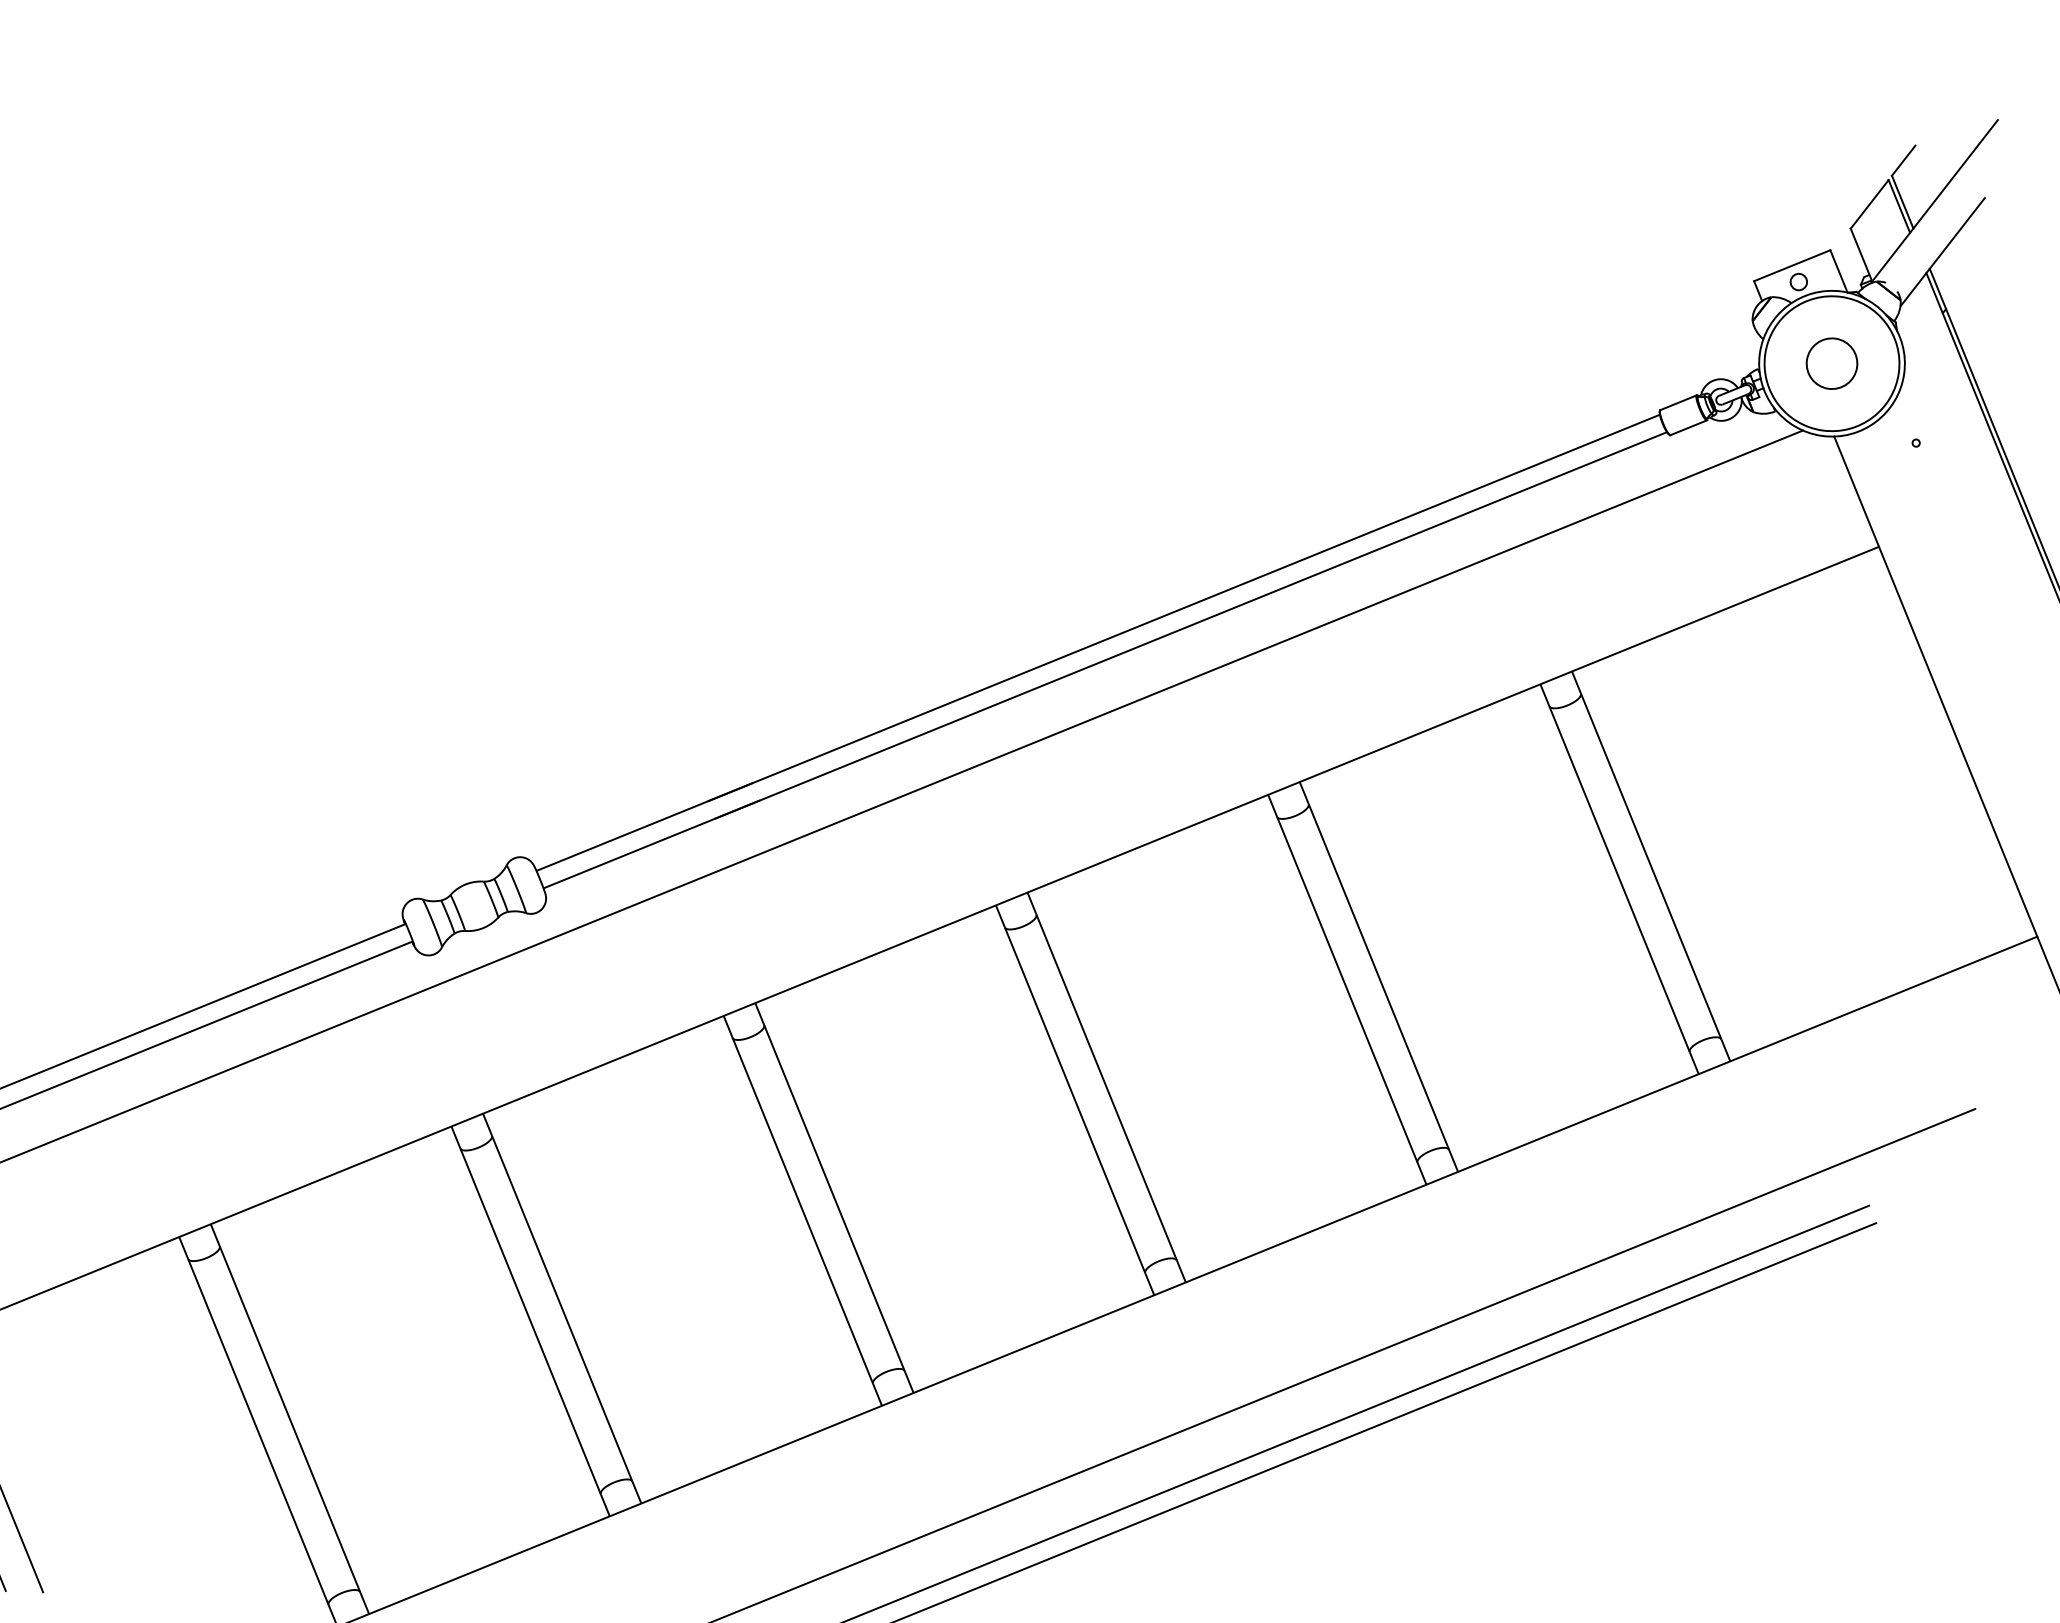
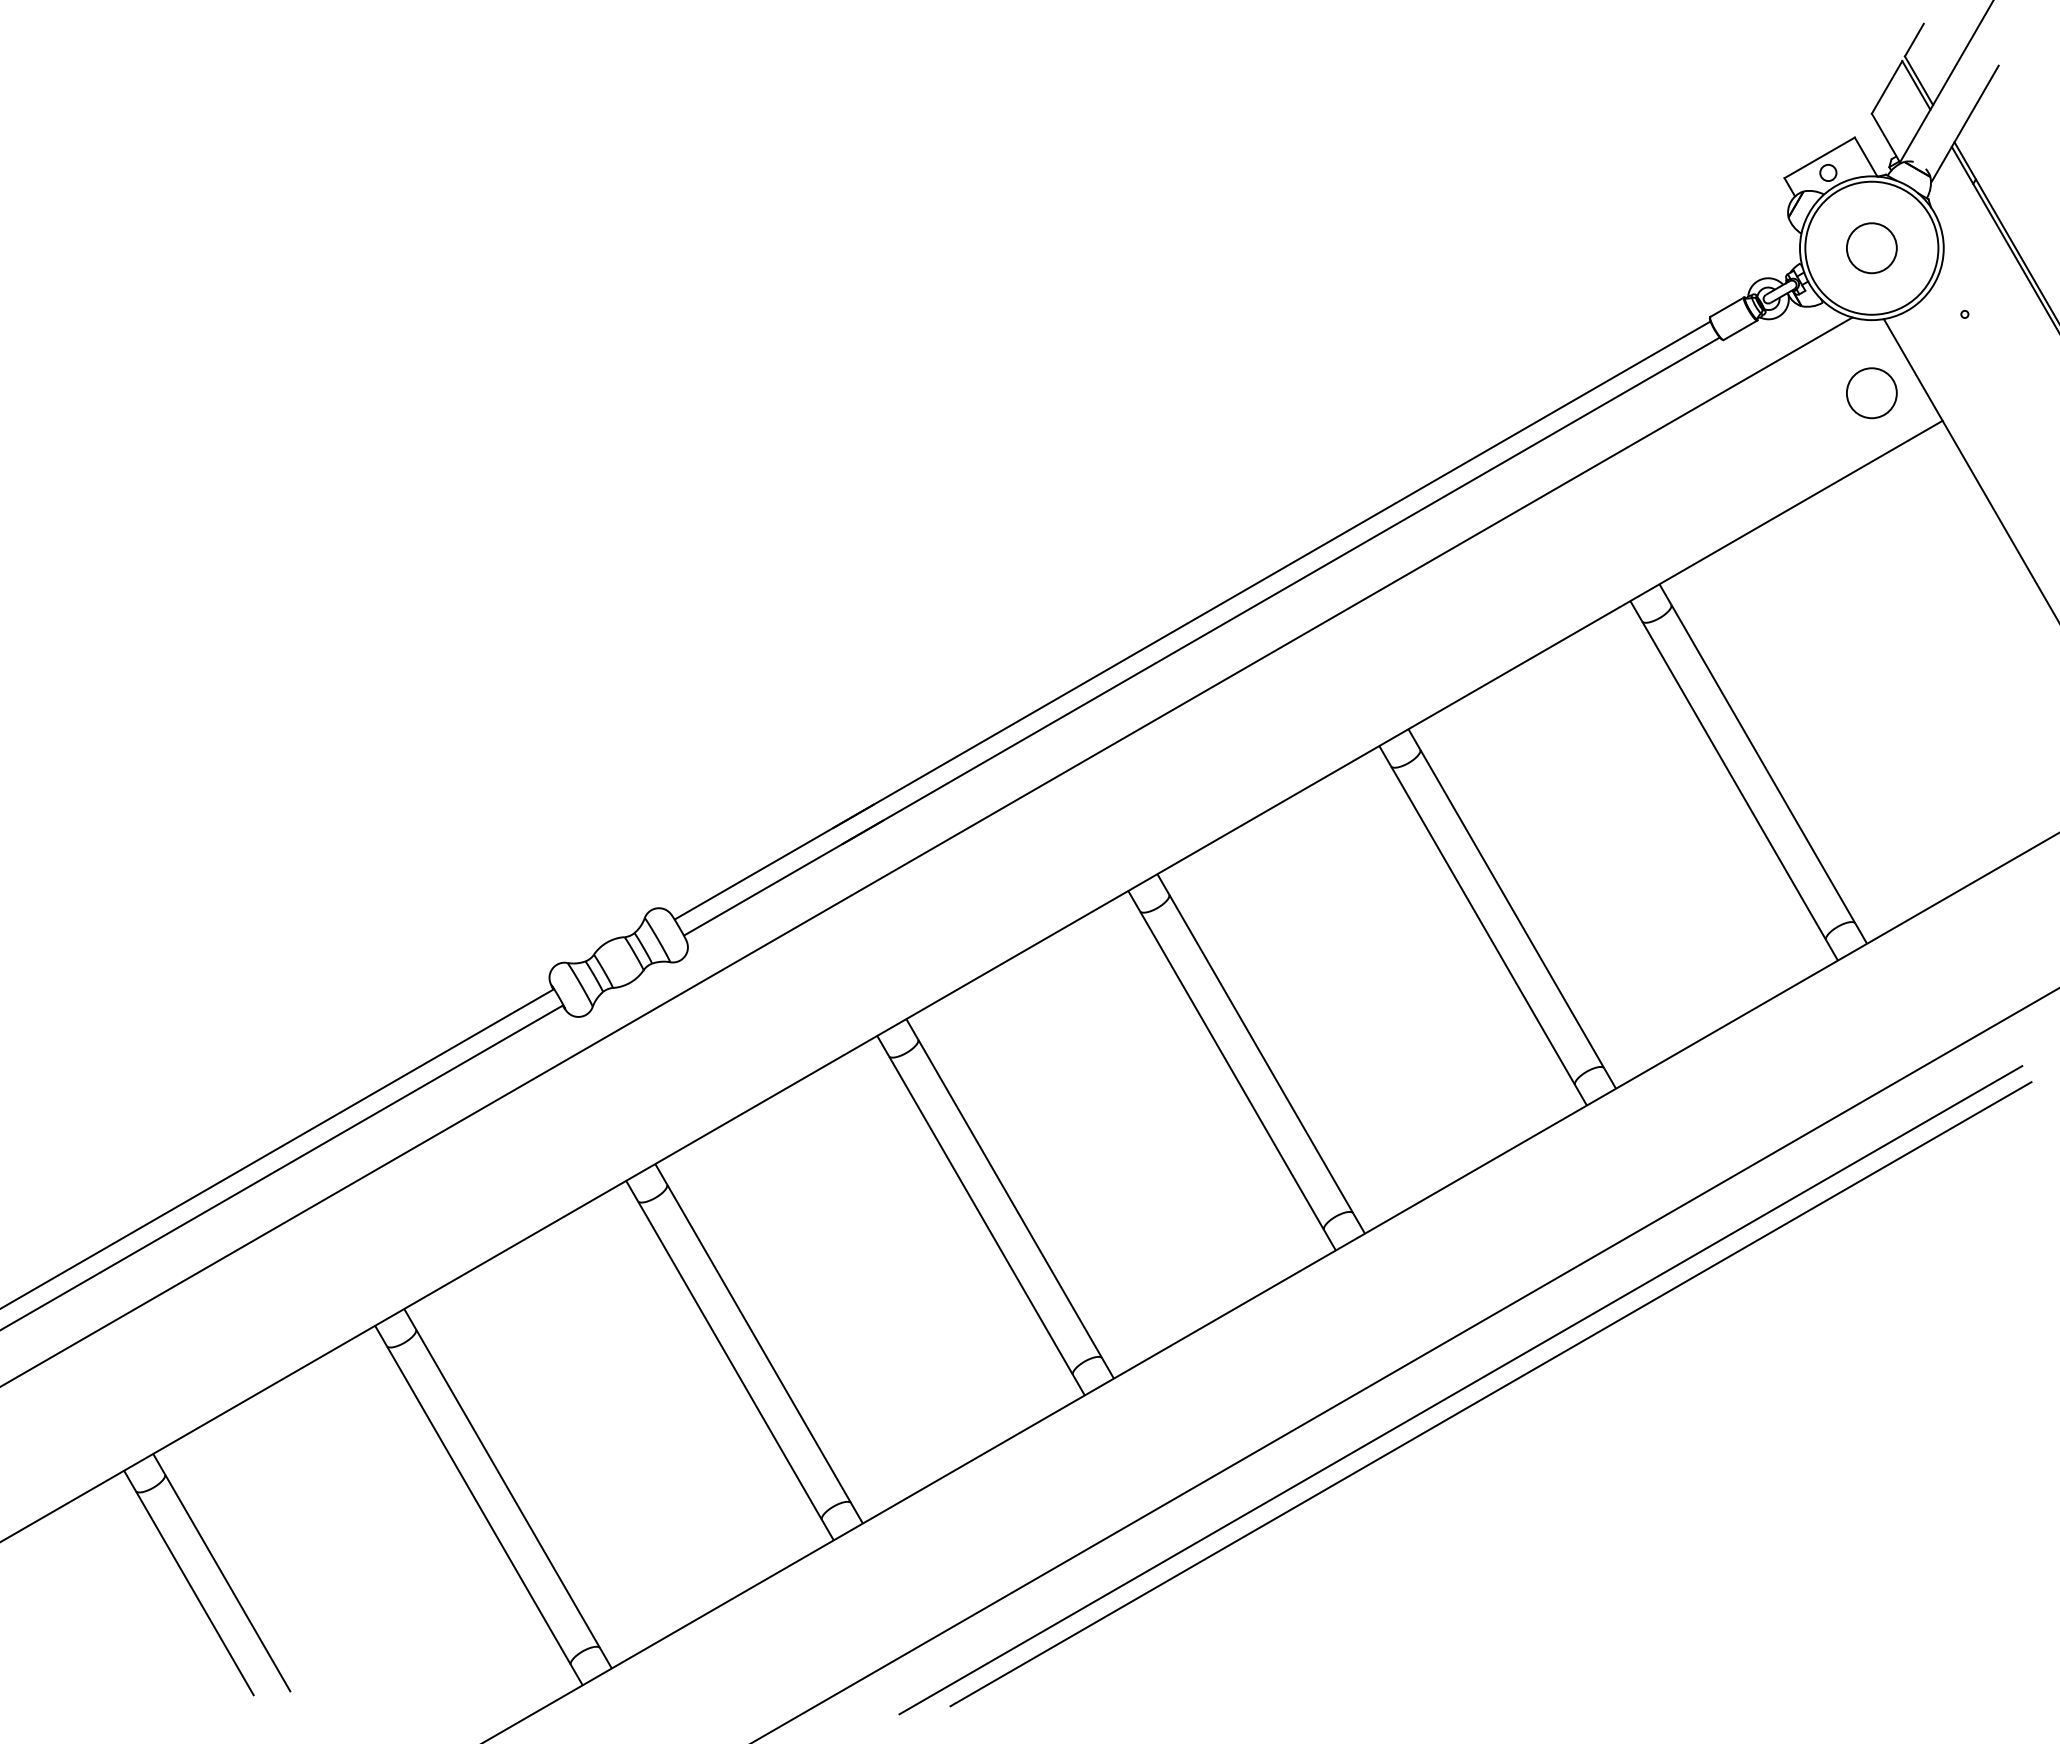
circle: (1811, 509) -> (1871, 393), added

